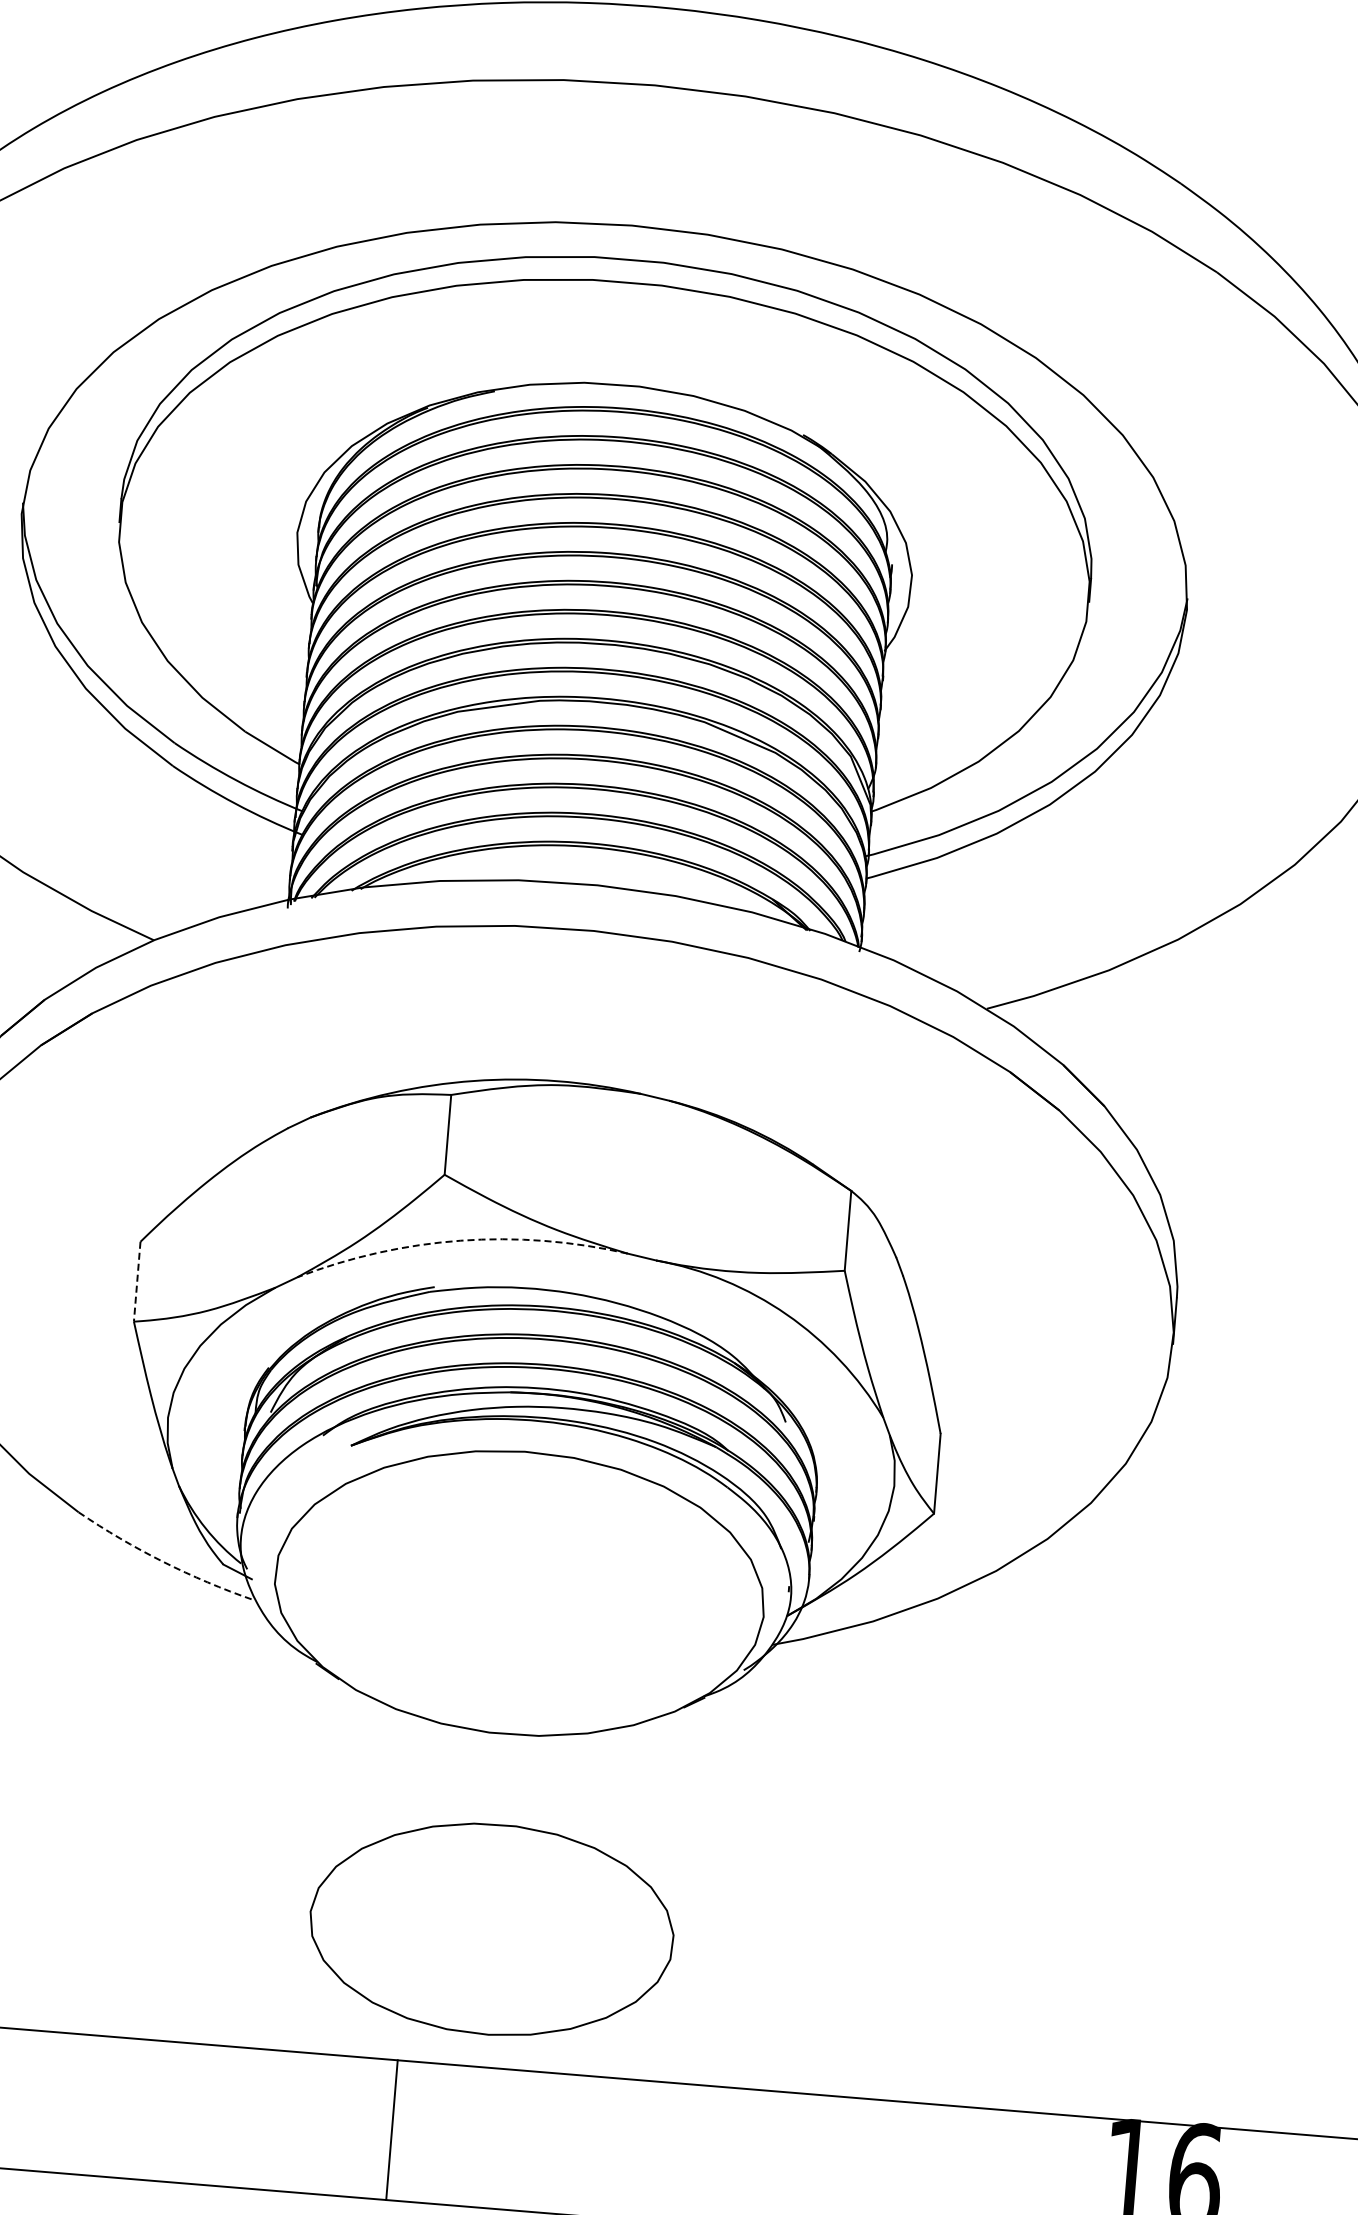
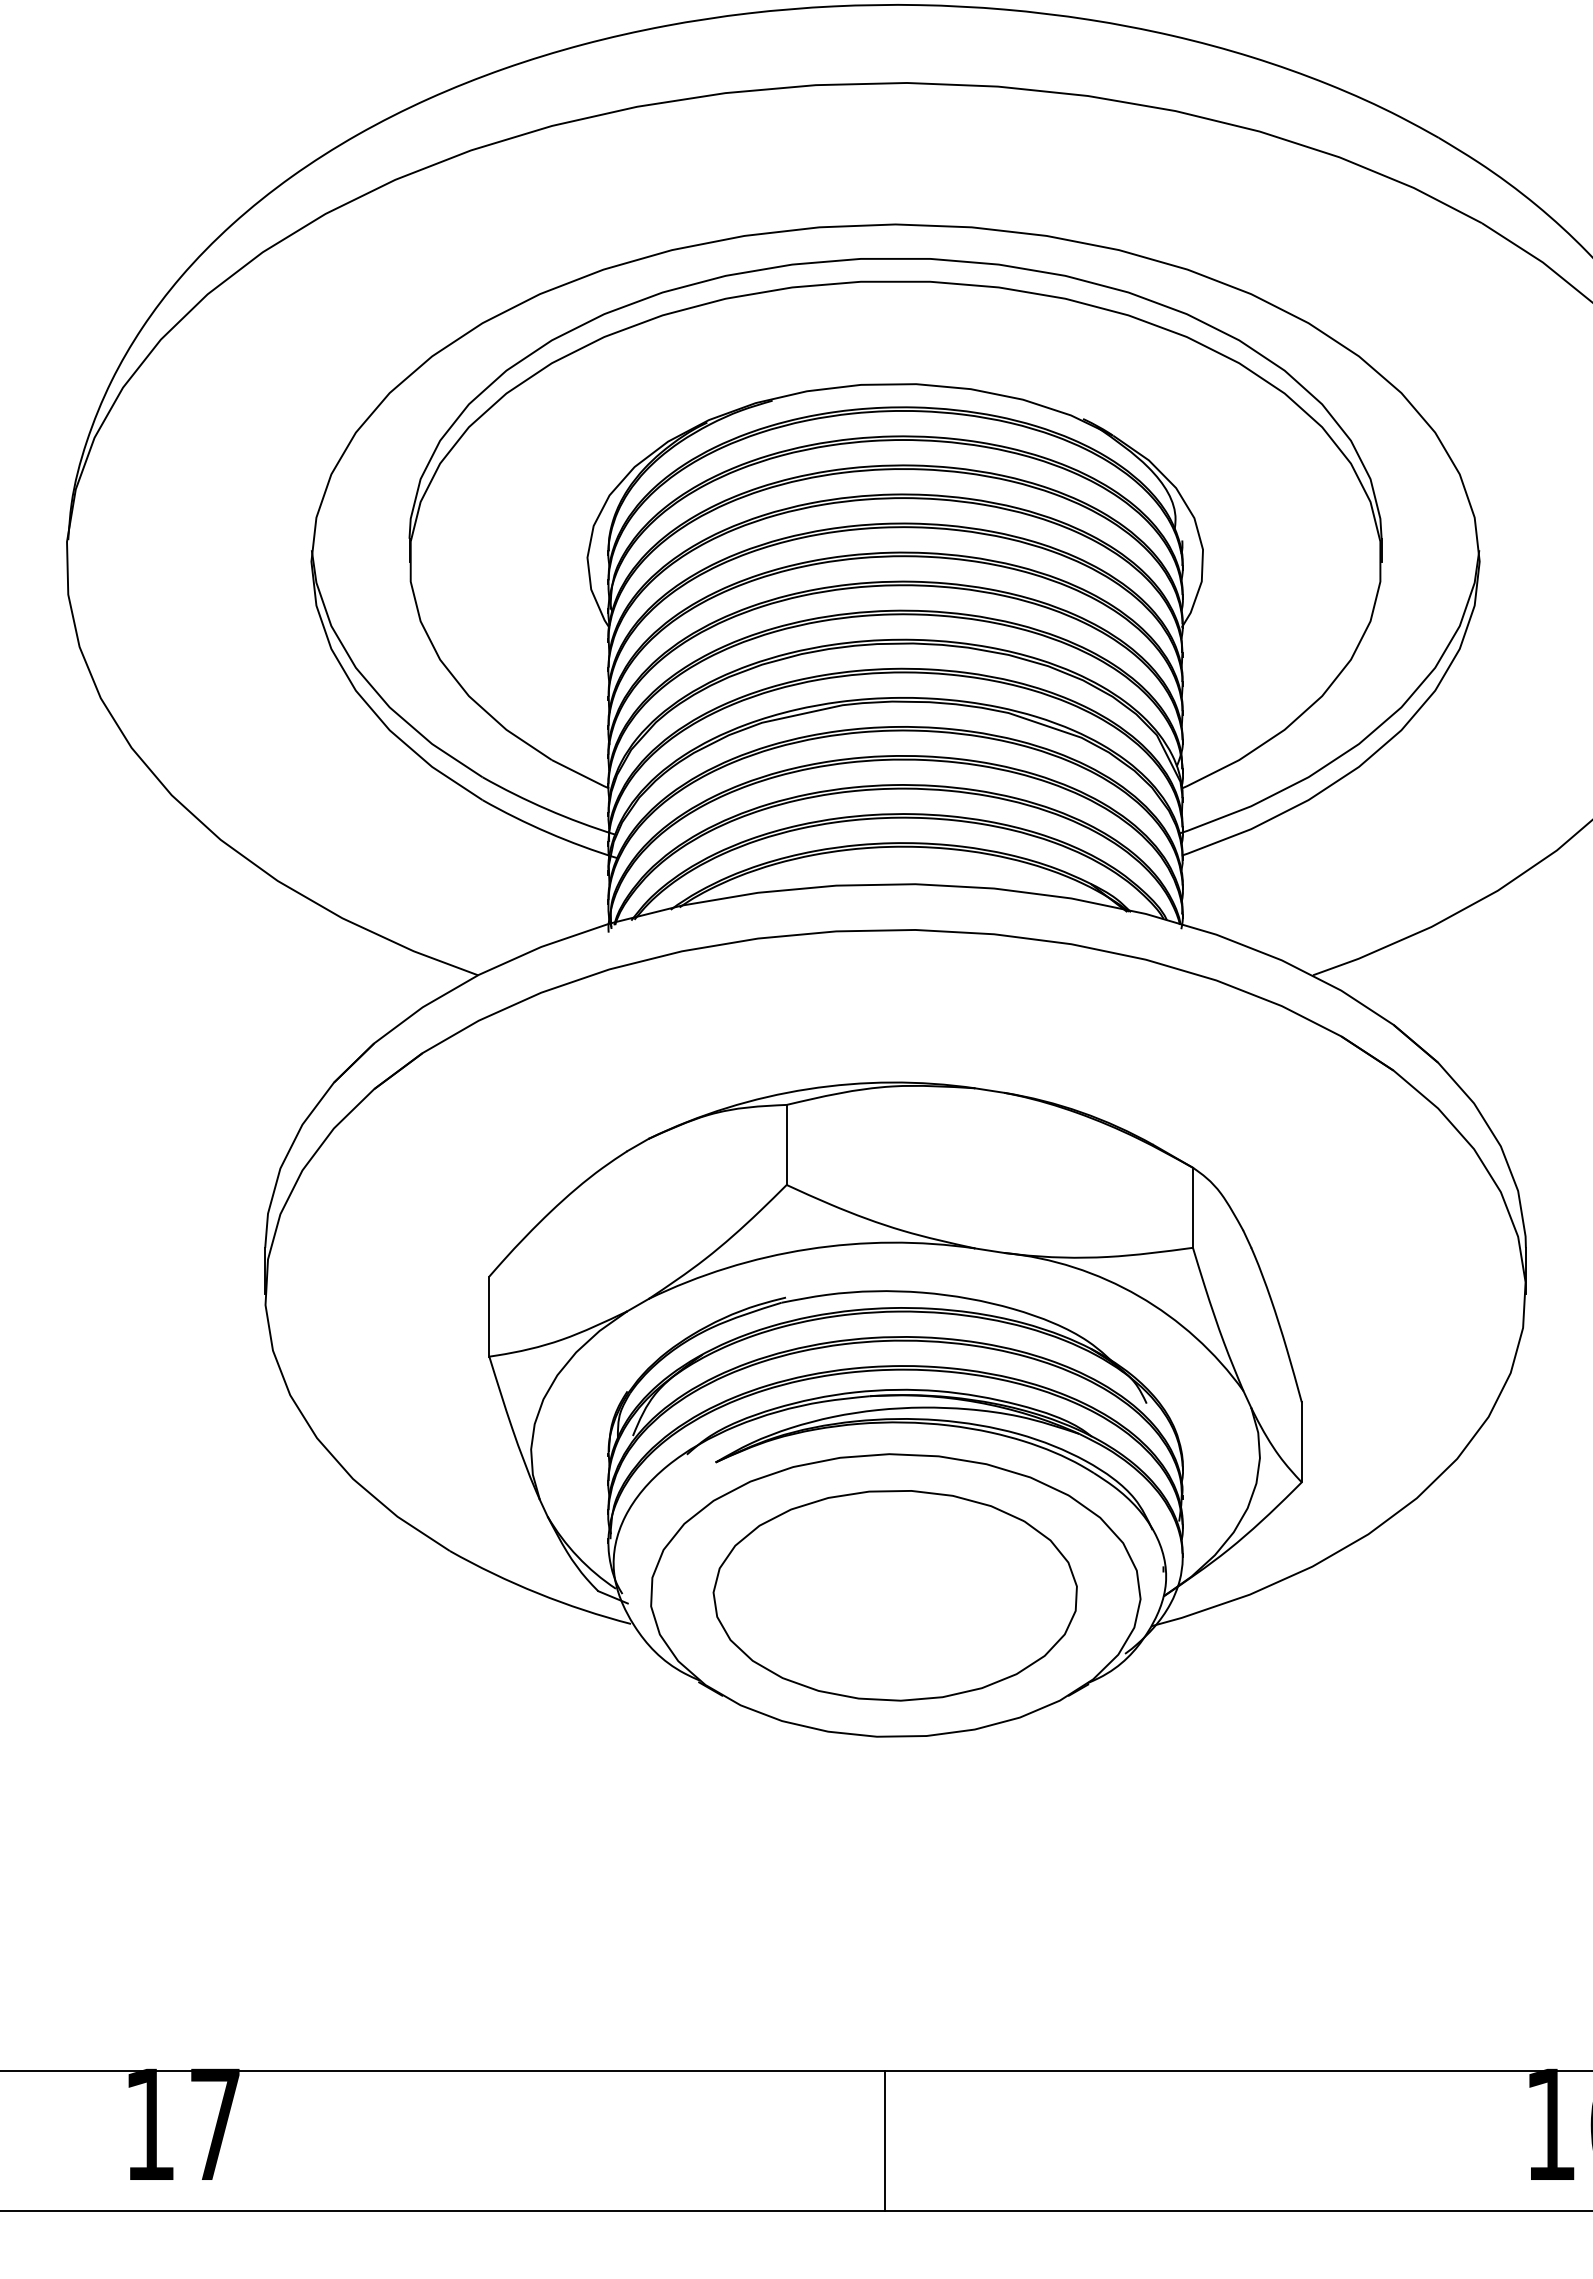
arc: (461, 1240) -> (808, 1249), dashed -> solid
line: (137, 1282) -> (489, 1317), dashed -> solid
arc: (163, 1561) -> (538, 1593), dashed -> solid
part: (490, 1929) -> (894, 1595), moved
line: (392, 2130) -> (885, 2140), moved

